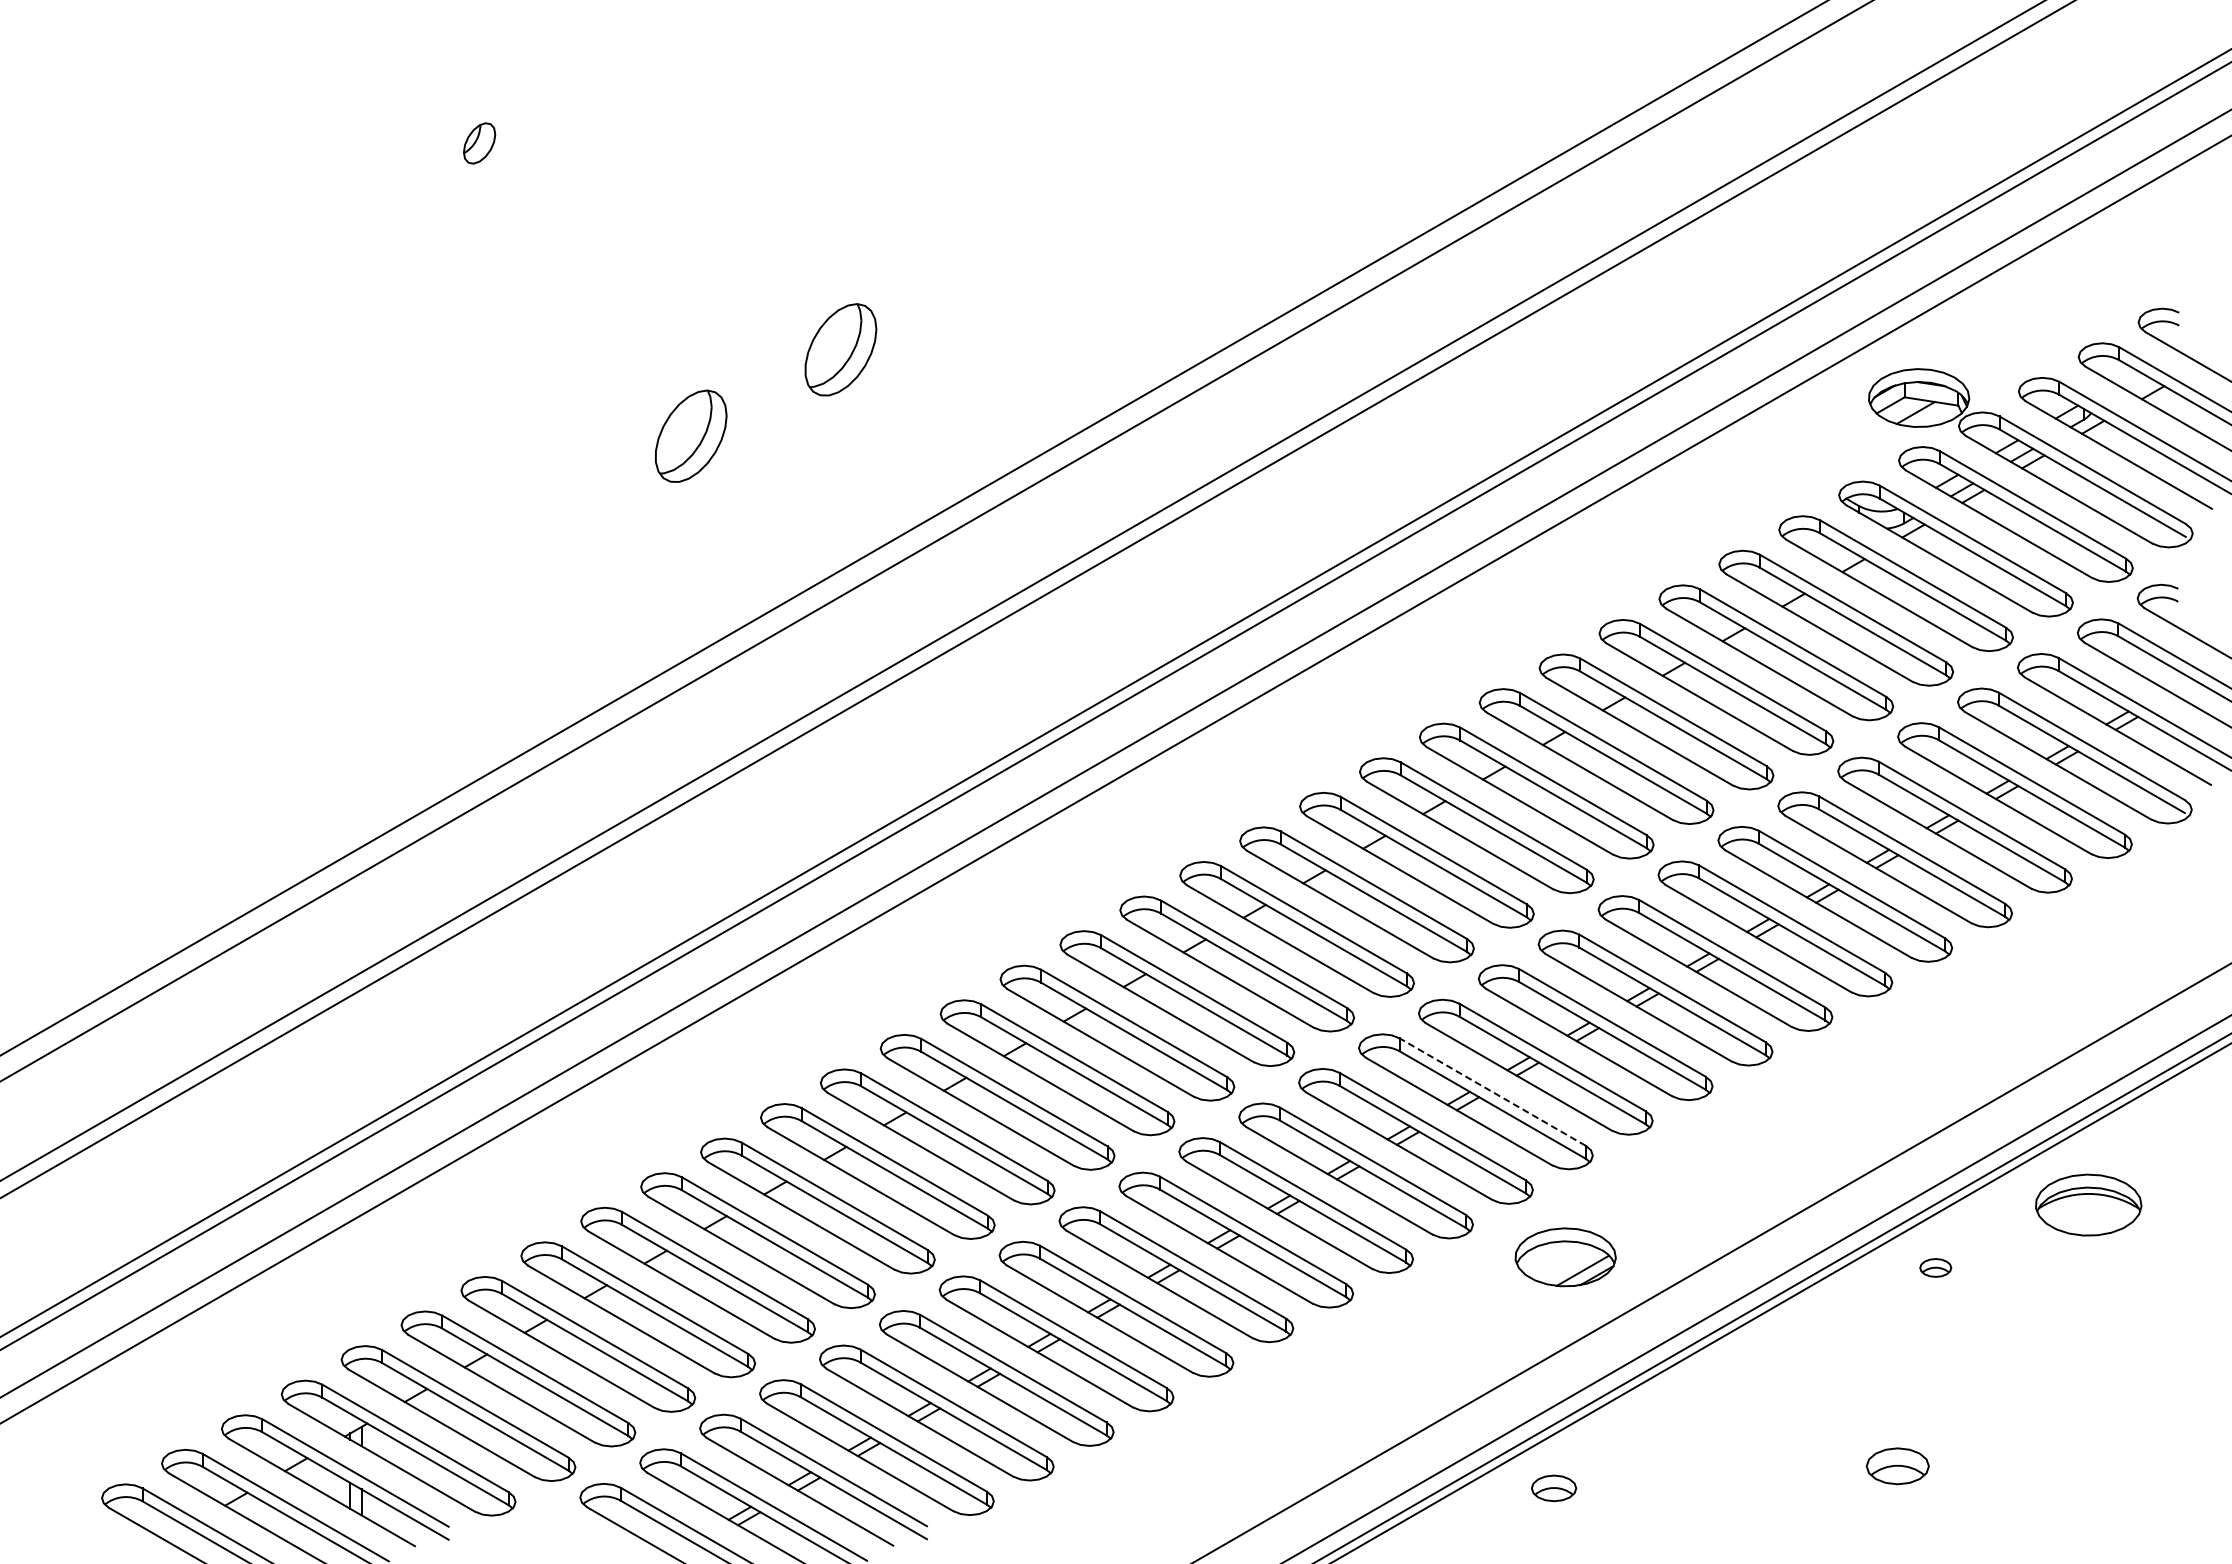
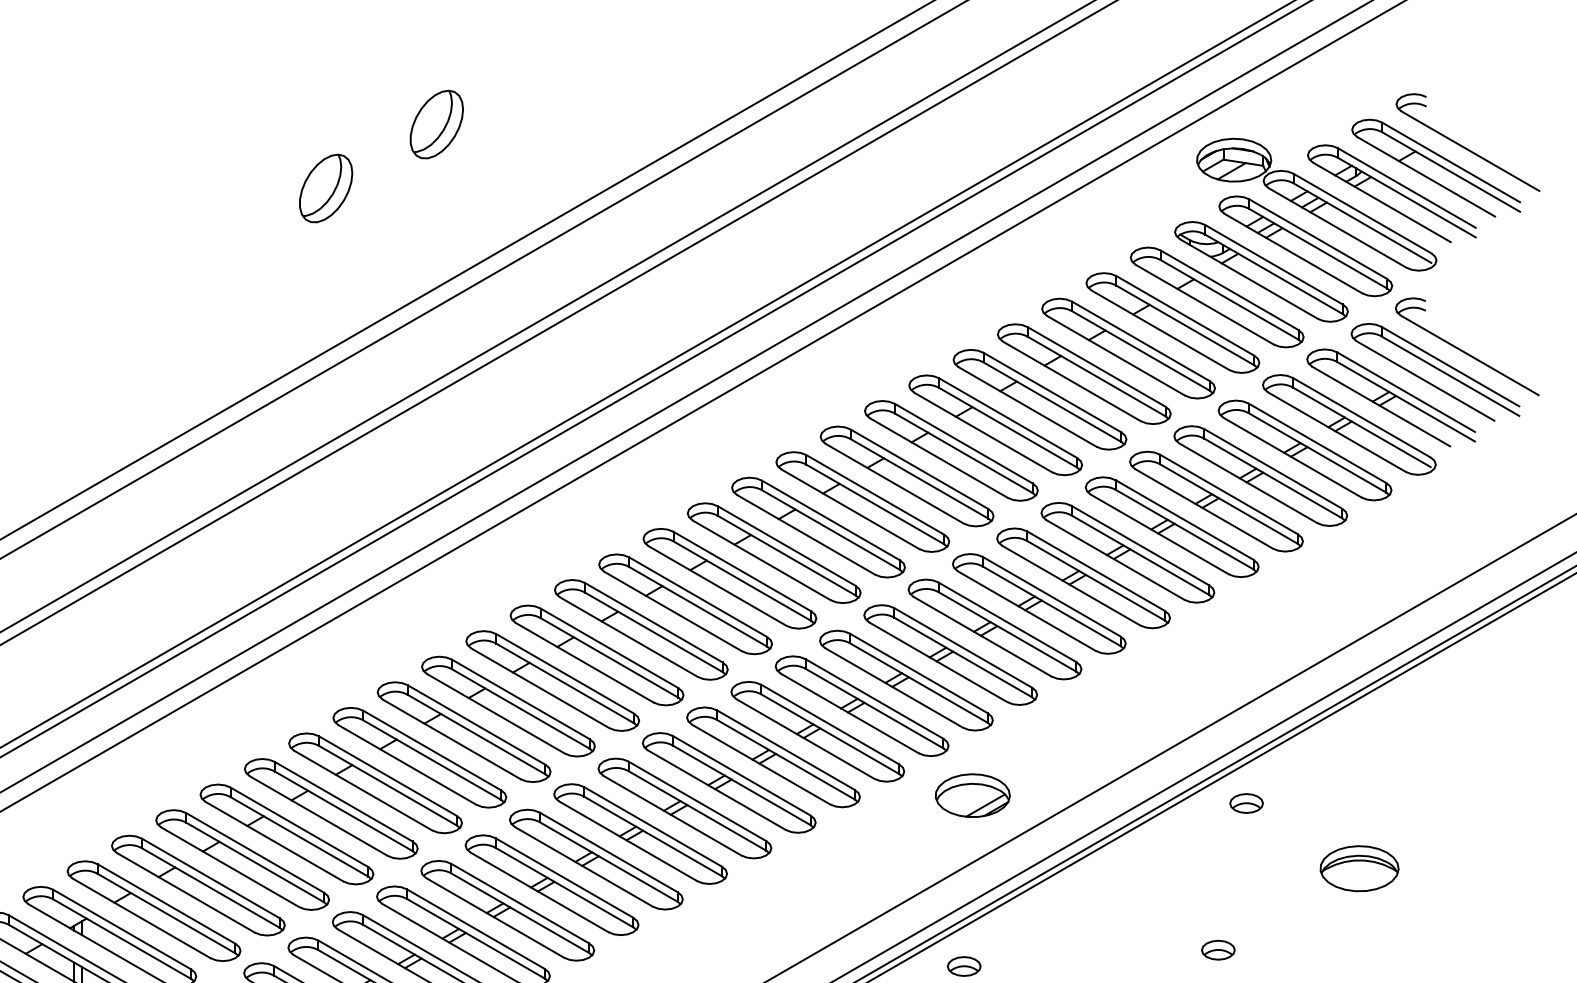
line: (1492, 1092) -> (918, 673), dashed -> solid
part: (2088, 1204) -> (1359, 868), moved
part: (1935, 1267) -> (1246, 803), size x1.43
part: (1897, 1466) -> (1218, 950), size x0.71

